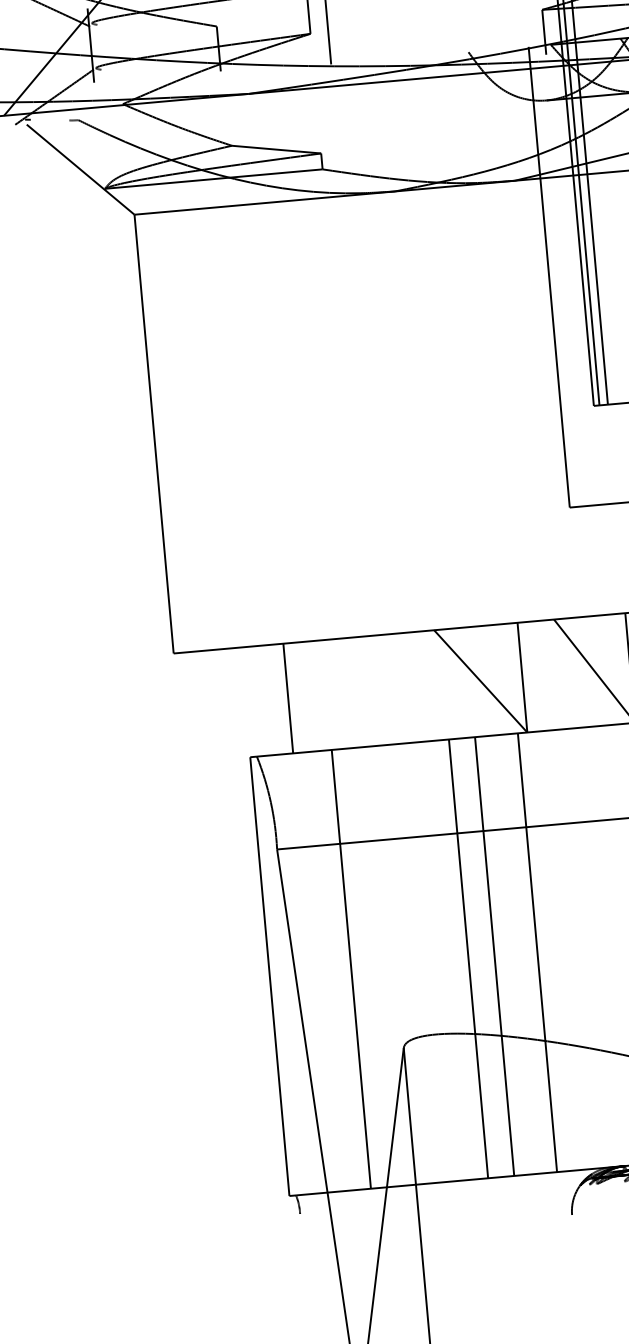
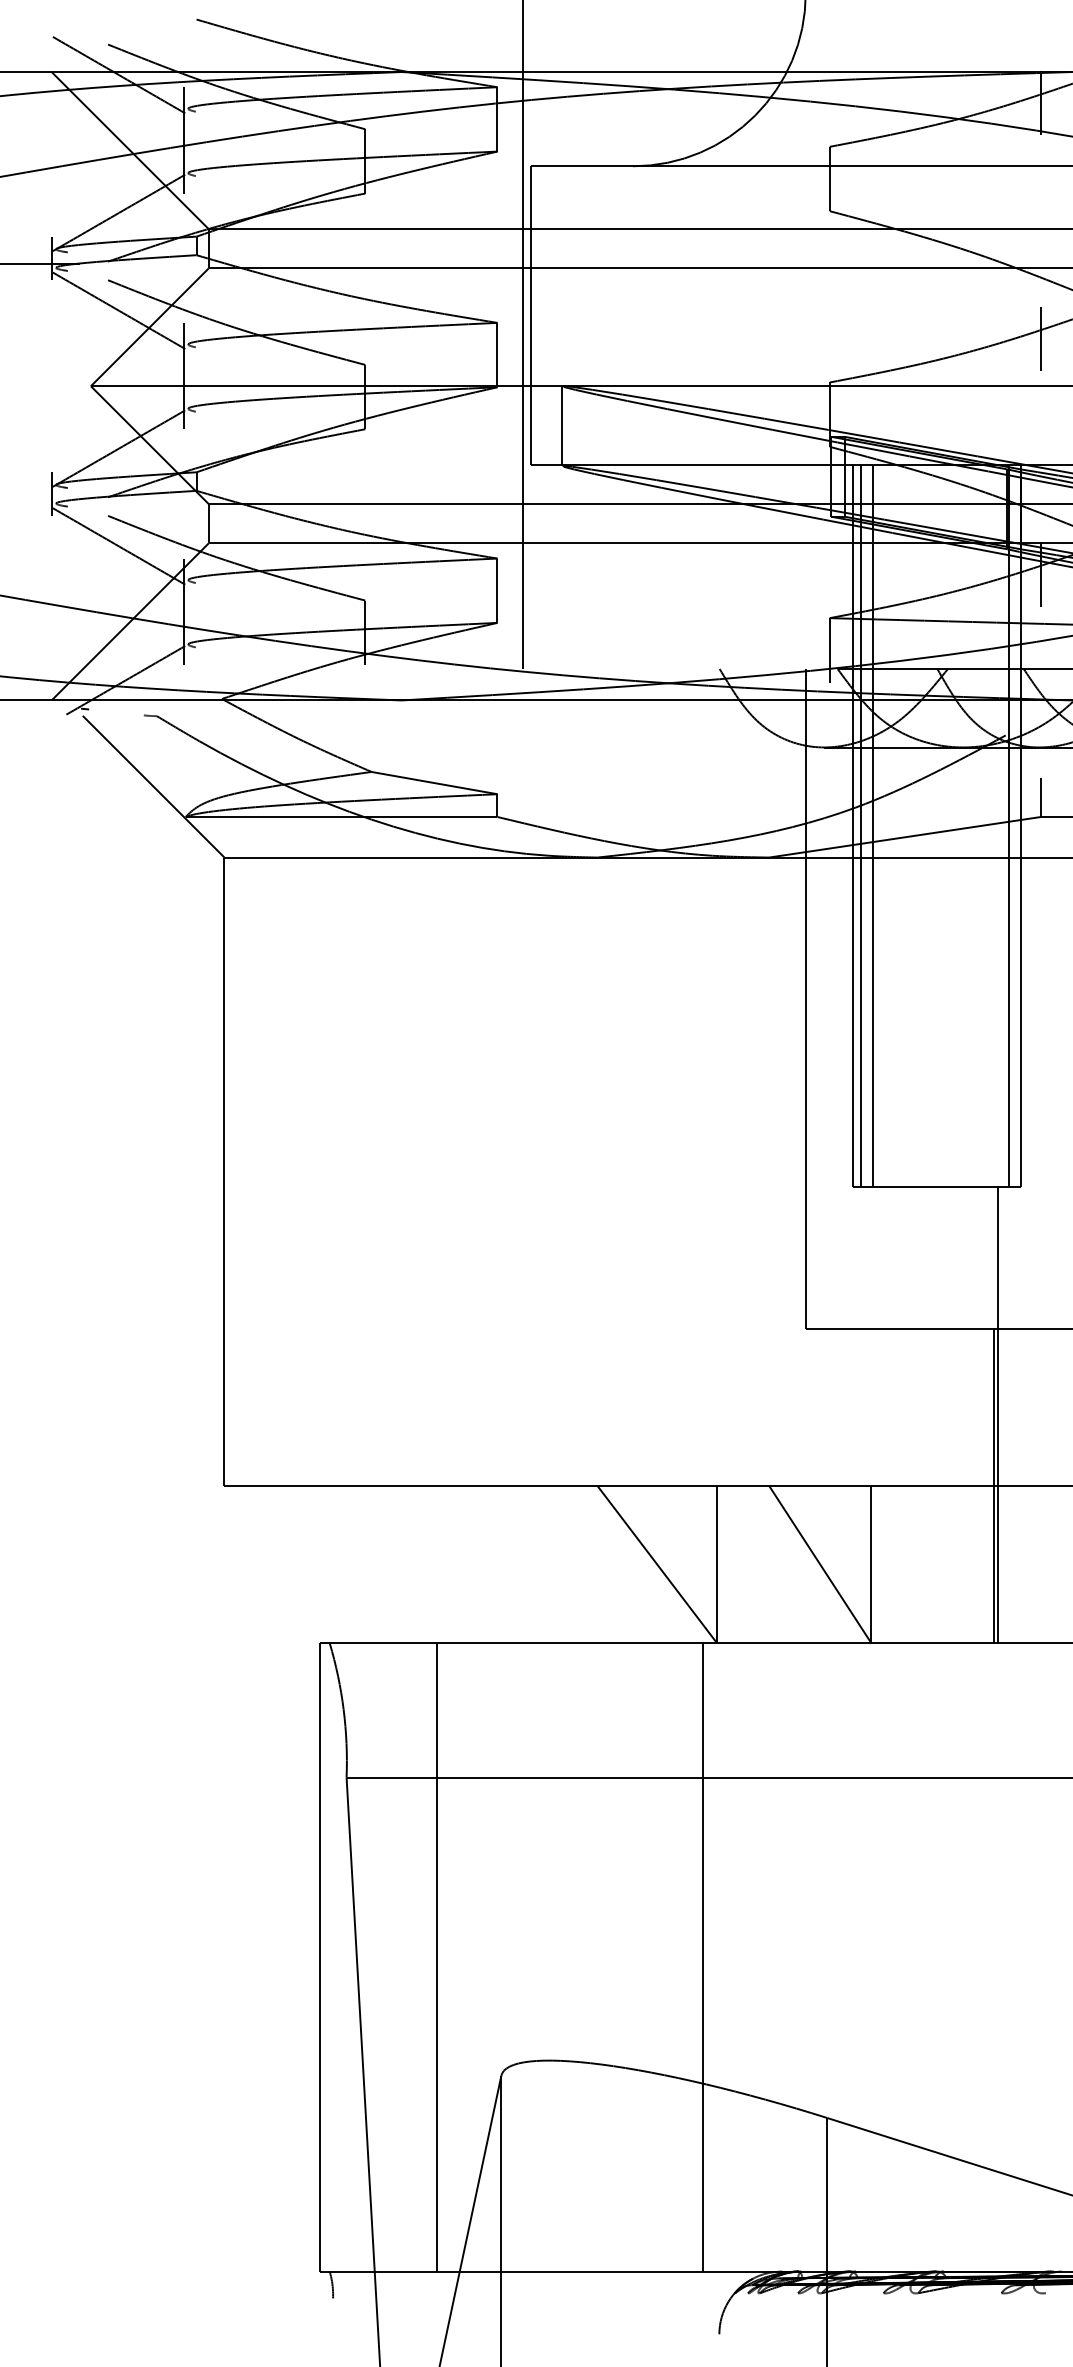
line: (288, 698) -> (381, 1564), removed
line: (494, 956) -> (642, 1957), removed
line: (468, 959) -> (604, 1957), removed

